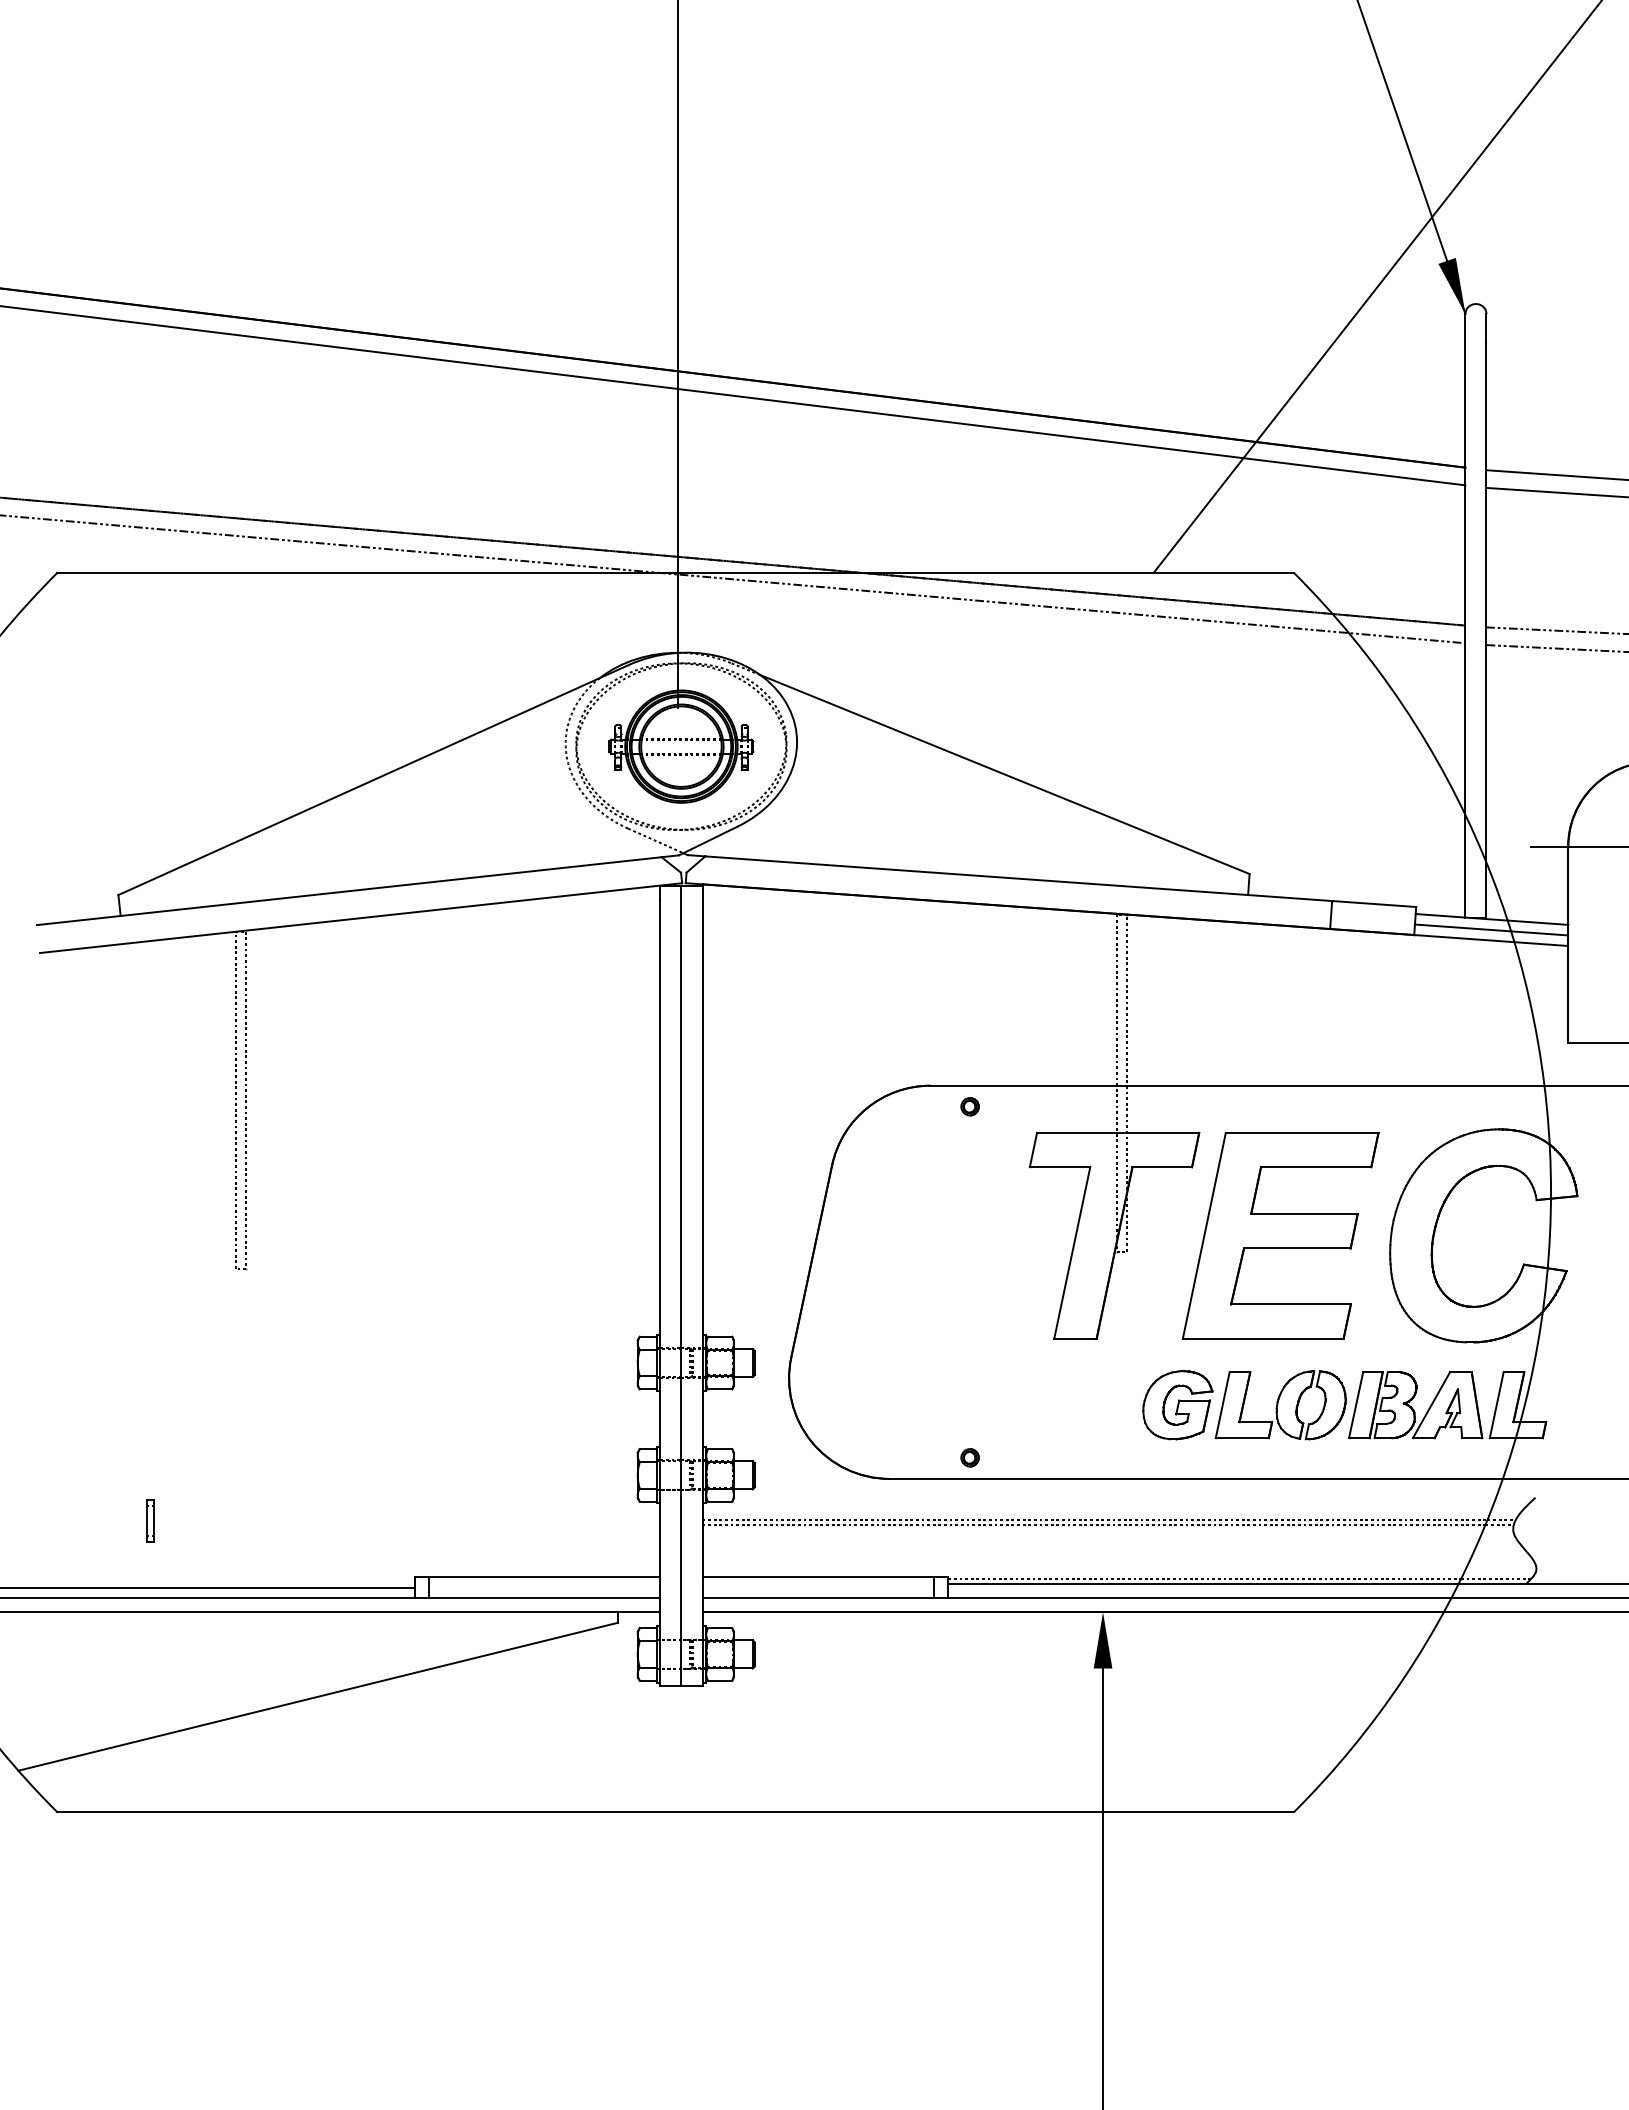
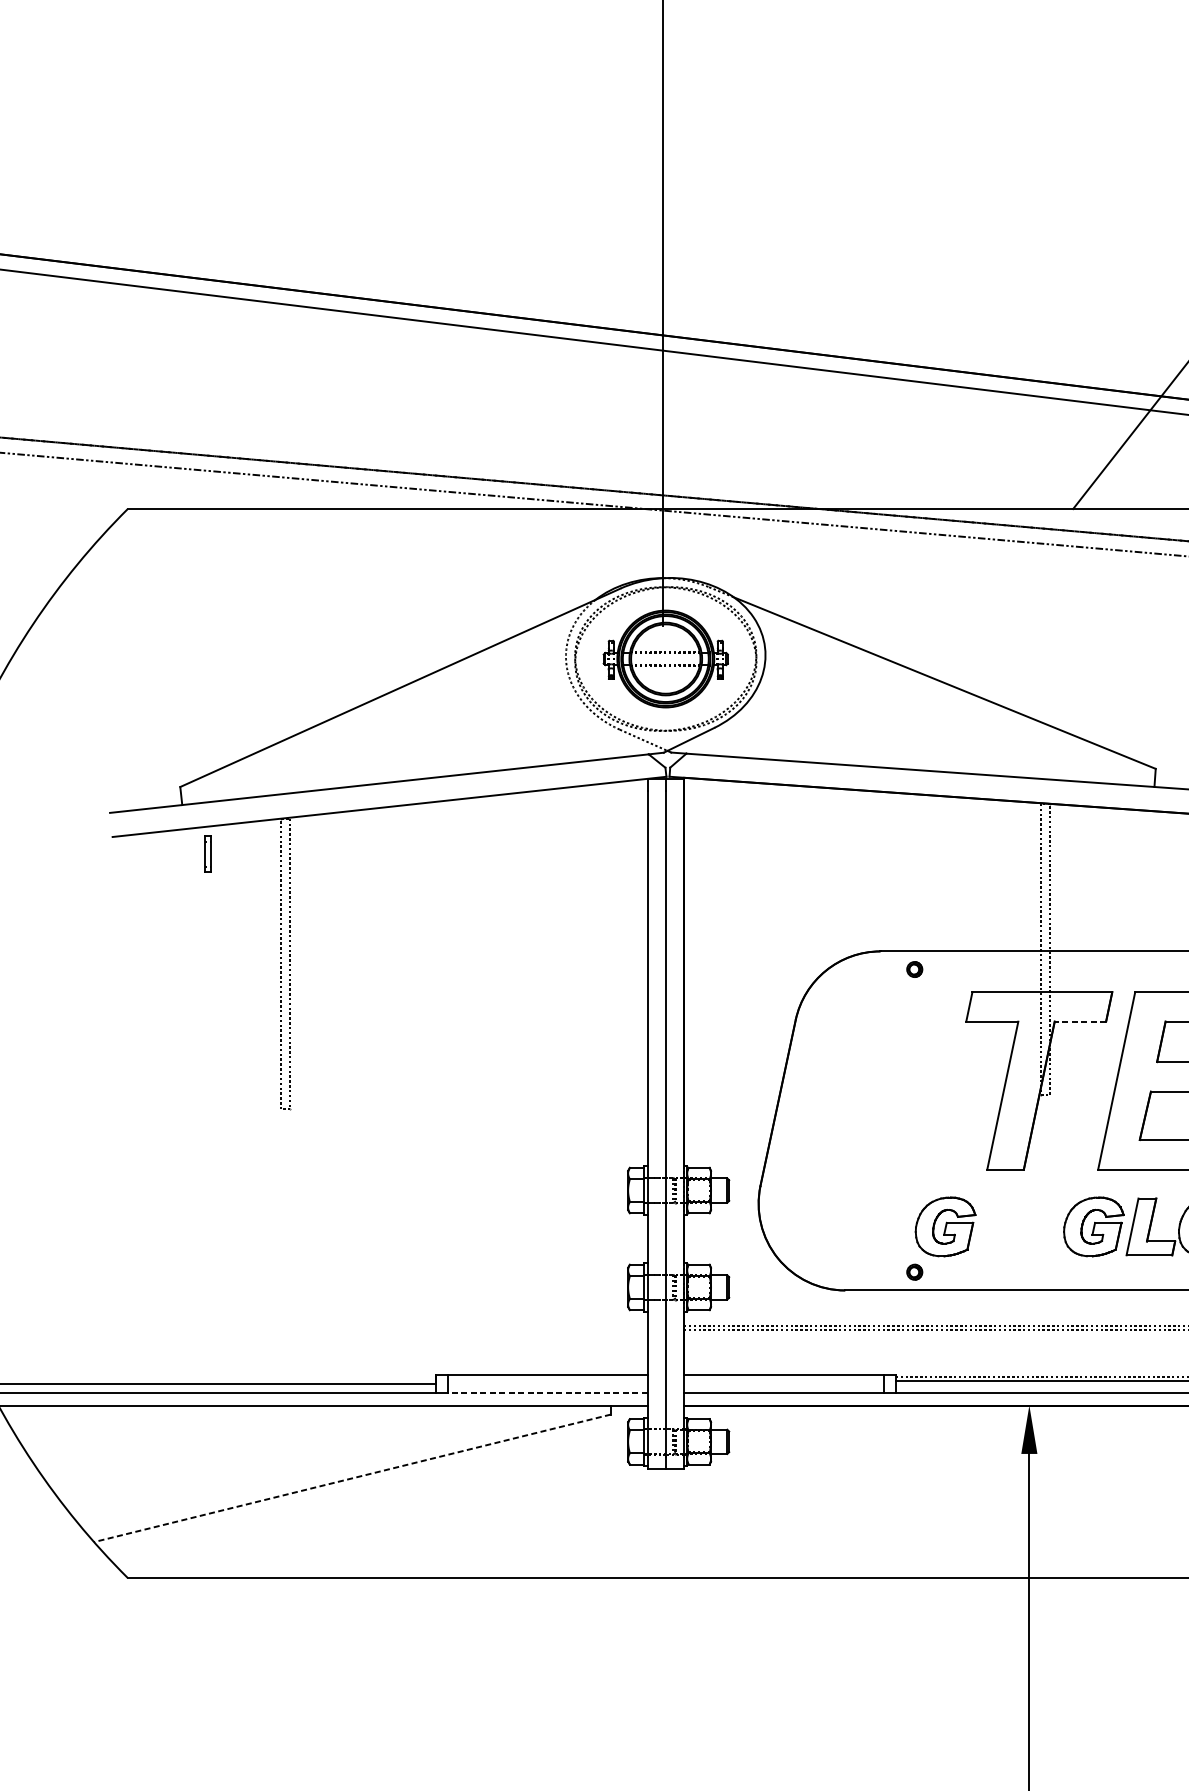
line: (1162, 1167) -> (1080, 1021), solid -> dashed
part: (1005, 1405) -> (945, 1227), added
part: (150, 1520) -> (207, 853), moved
line: (544, 1598) -> (547, 1393), solid -> dashed
line: (318, 1696) -> (352, 1478), solid -> dashed

